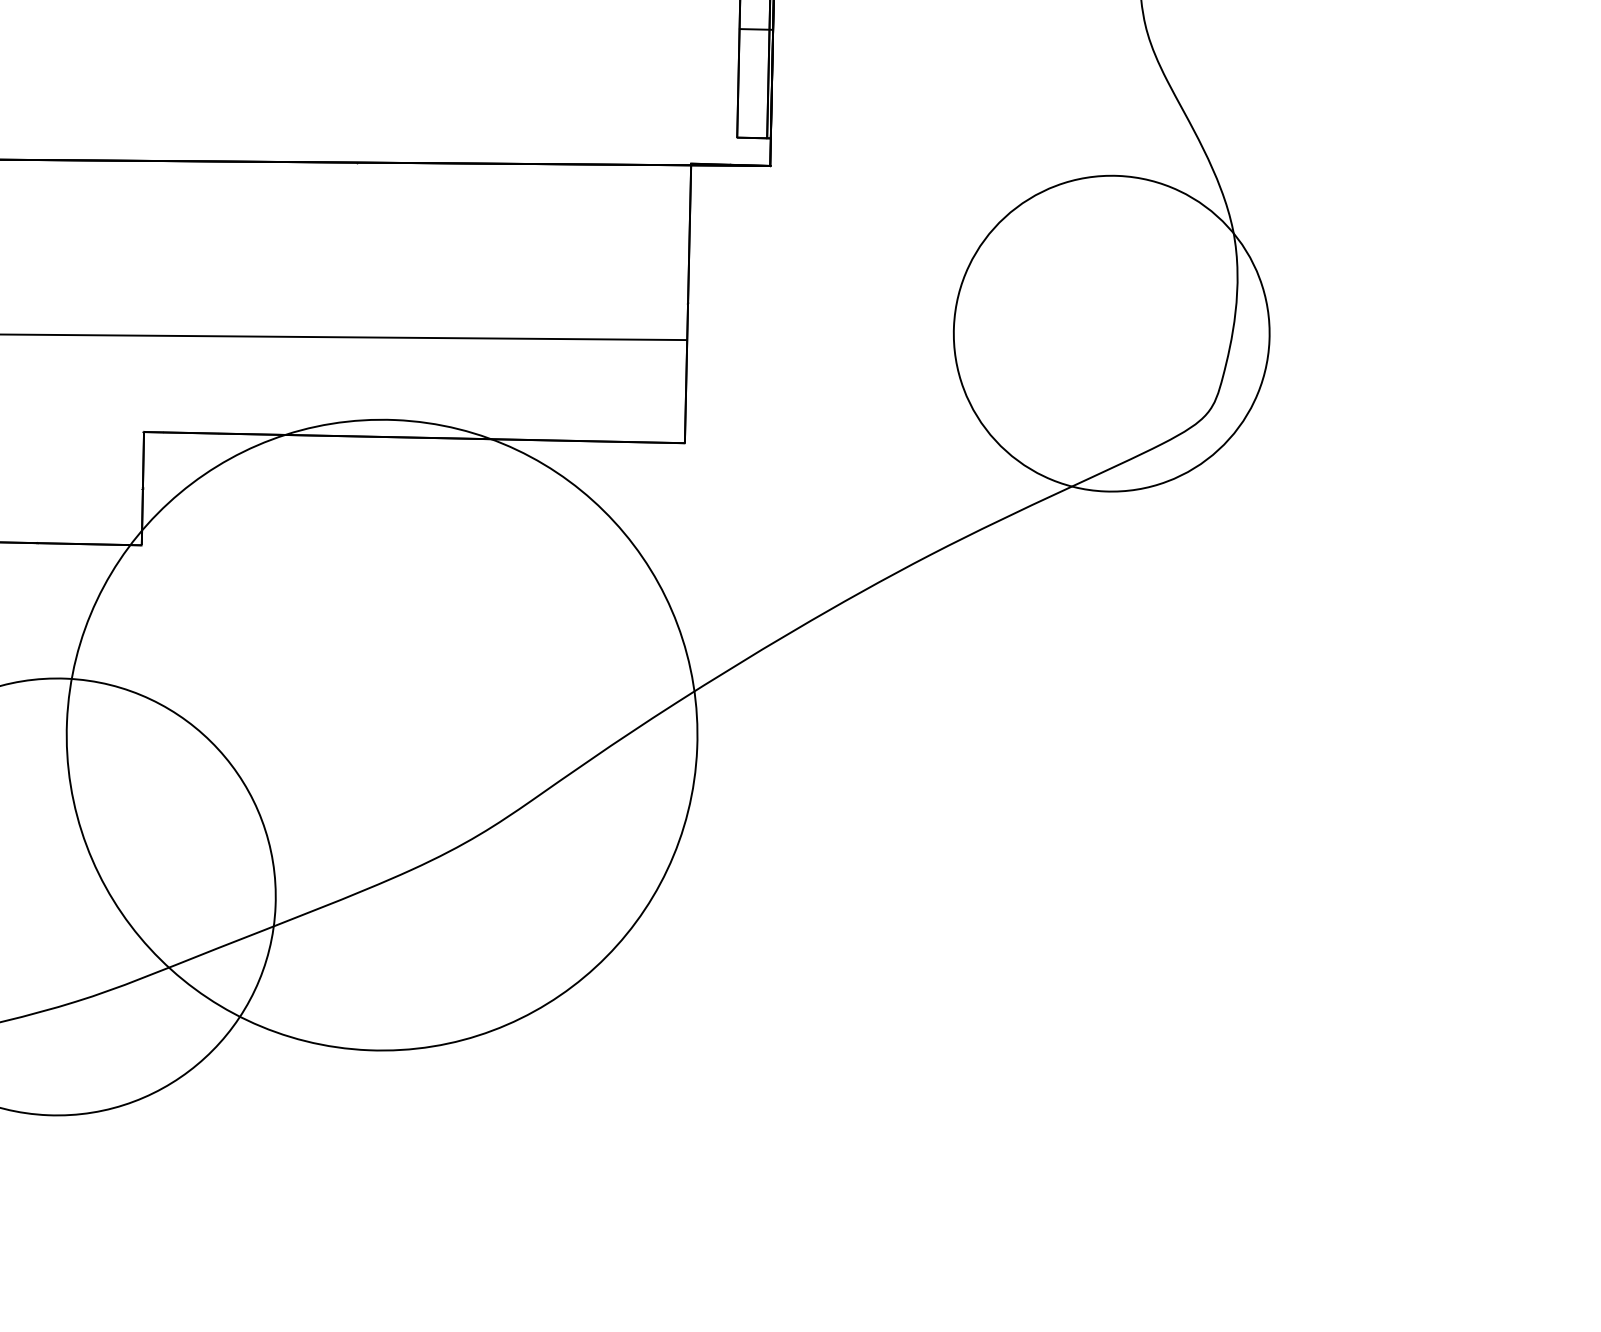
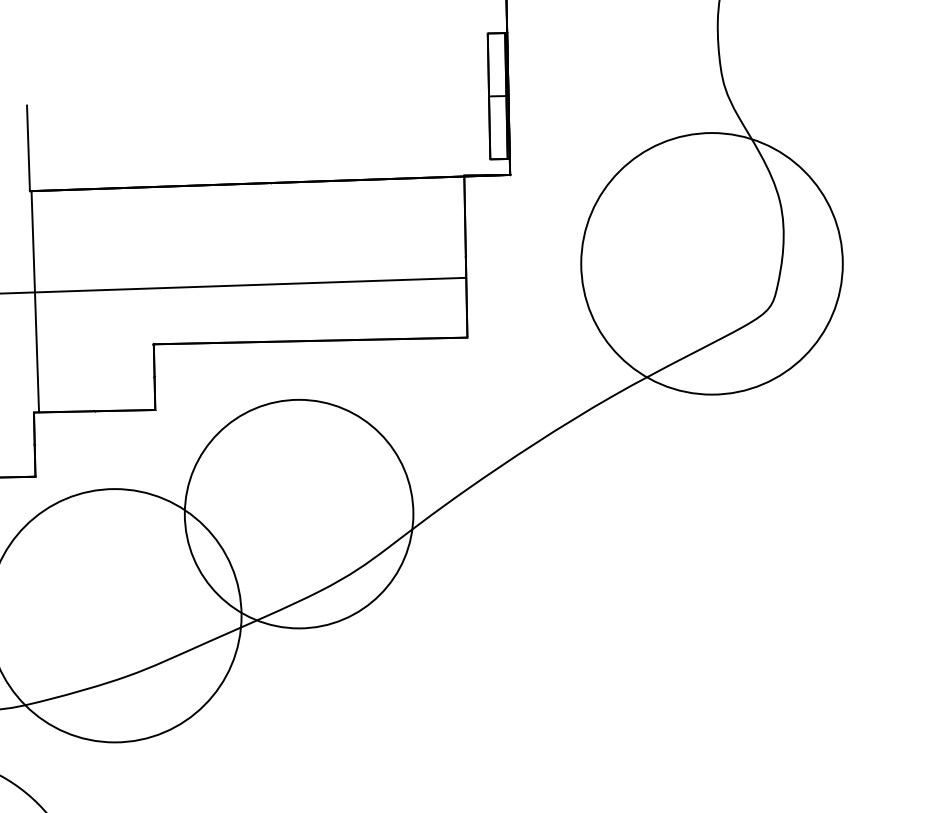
circle: (1110, 333) -> (711, 263), size x1.43
circle: (381, 734) -> (298, 513), size x0.62

